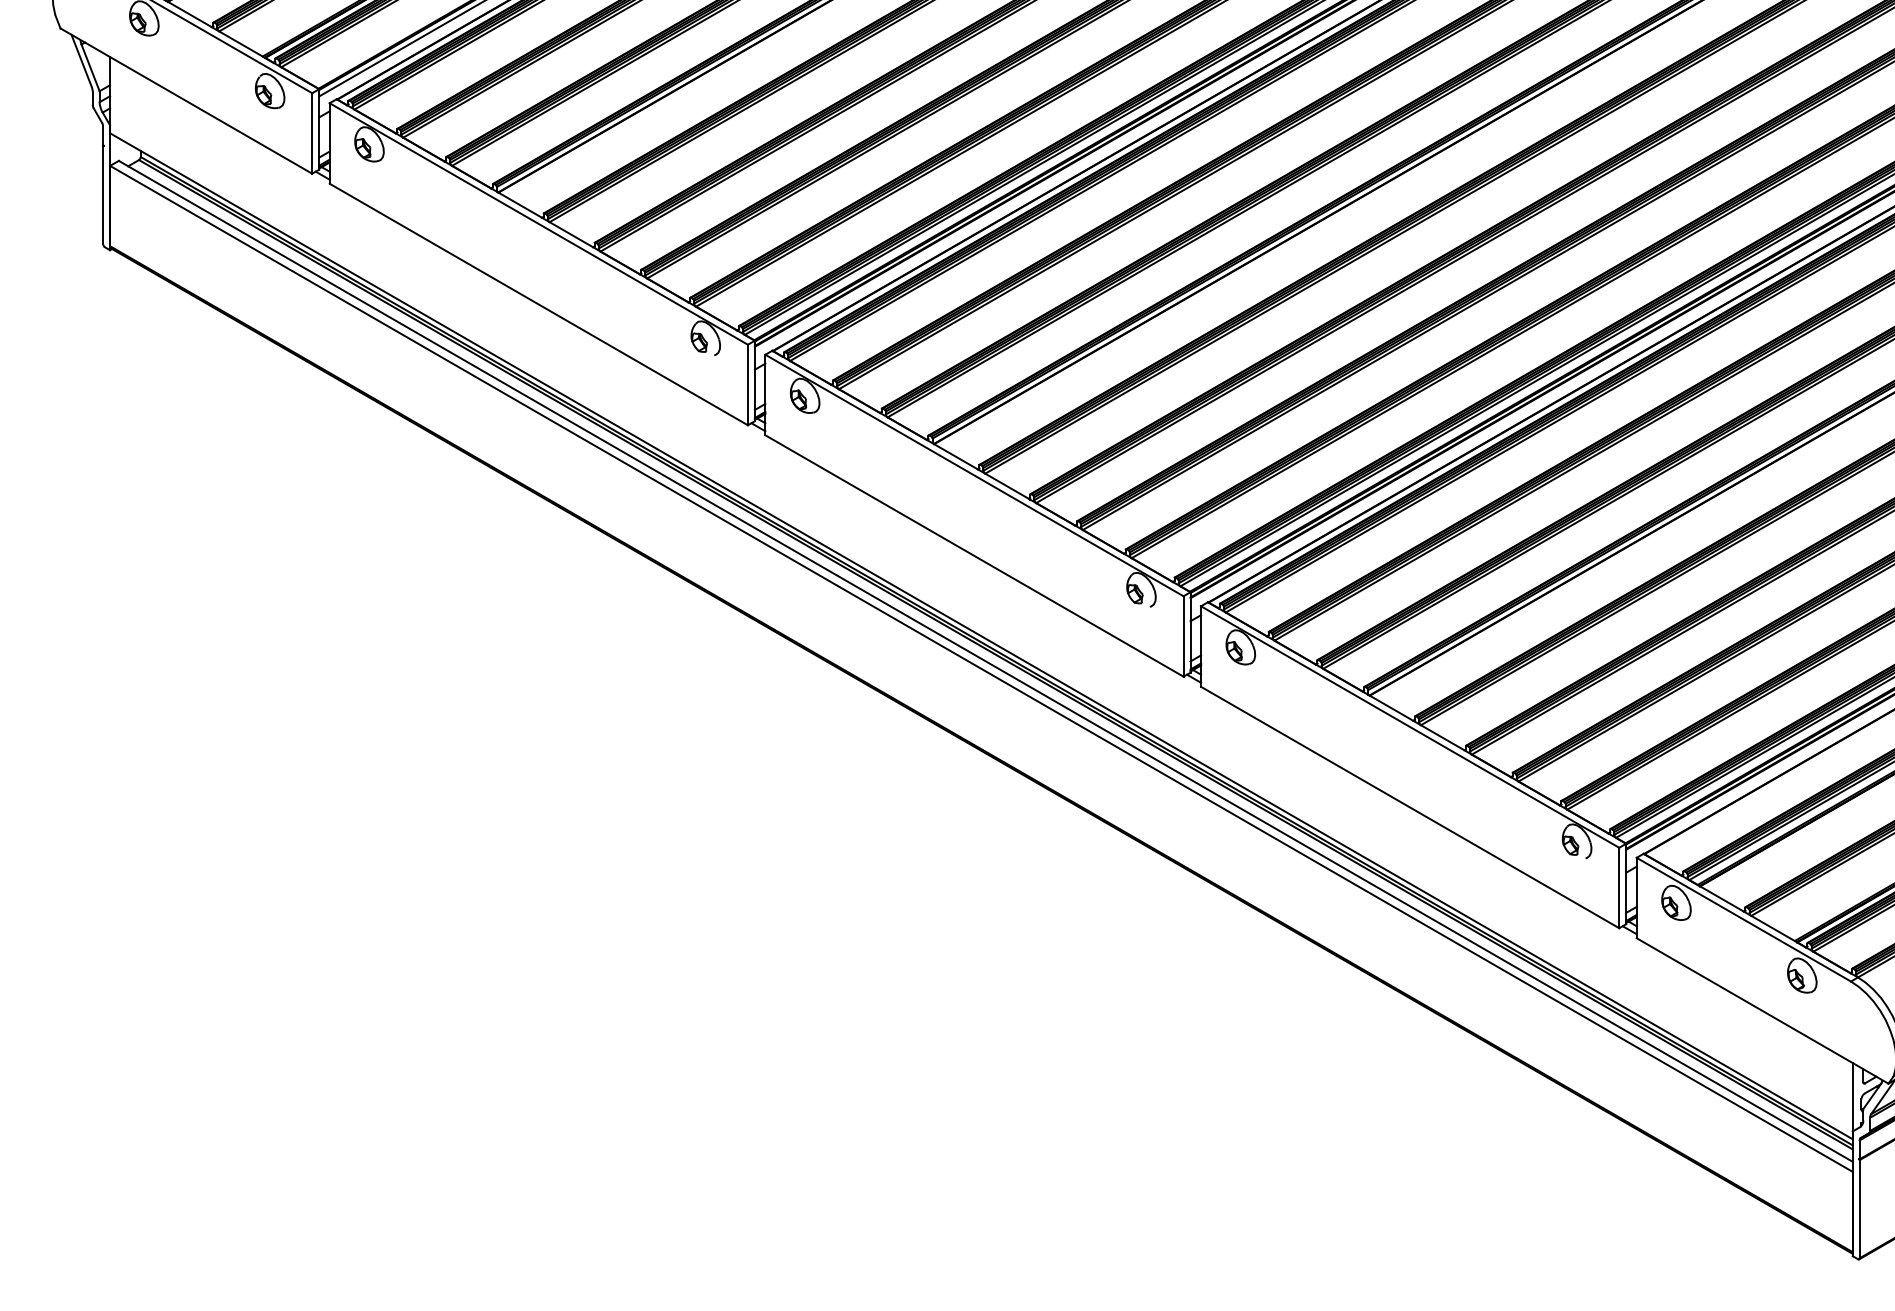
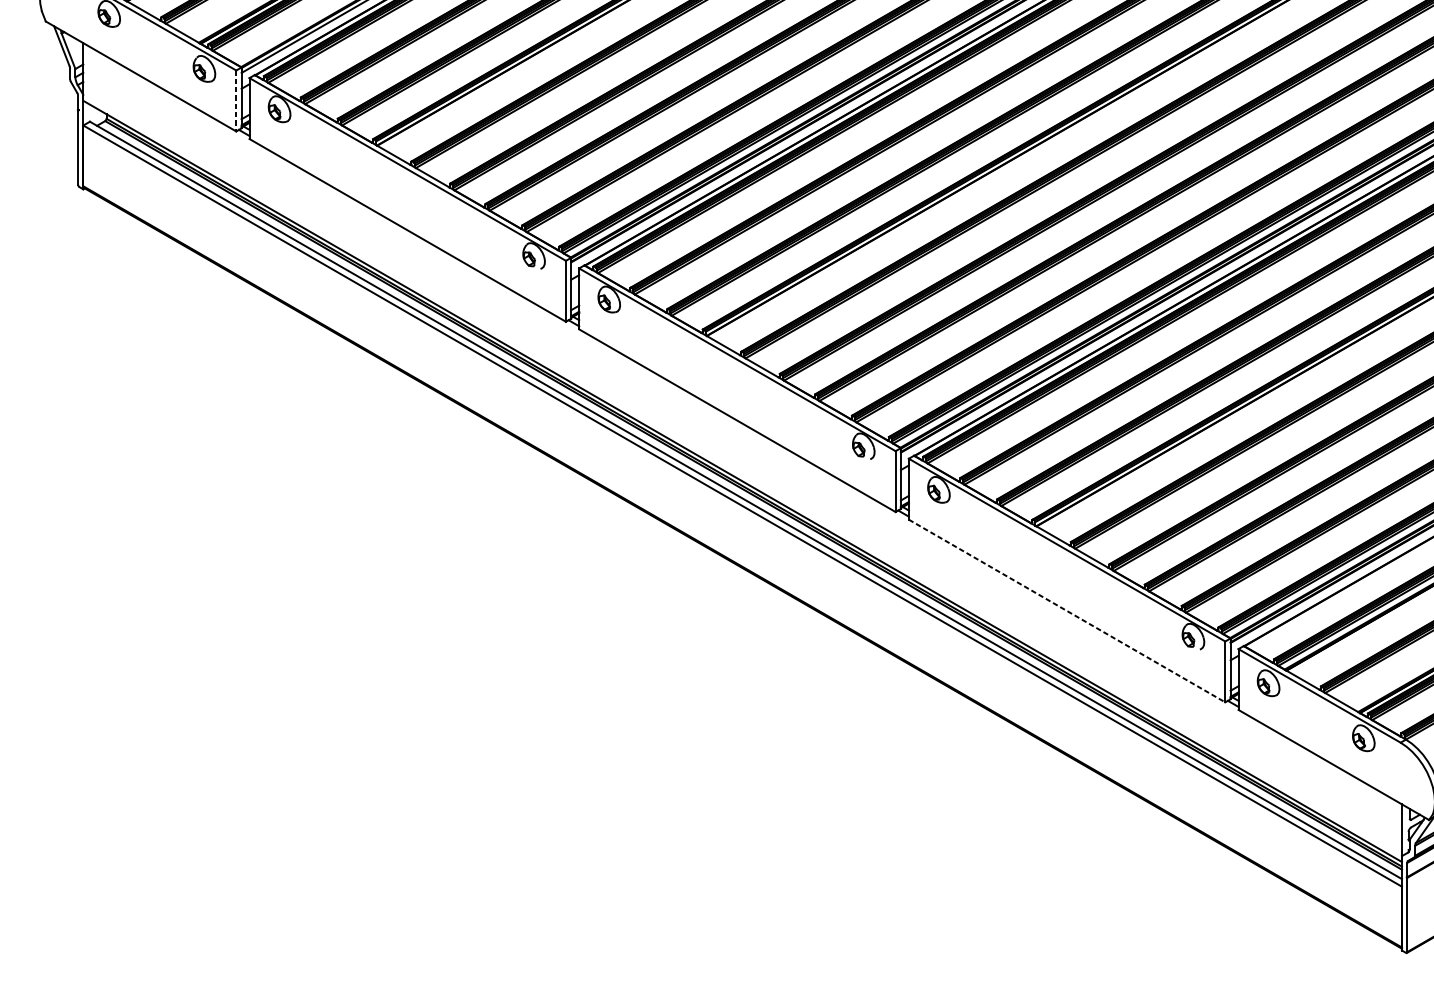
line: (312, 133) -> (236, 101), solid -> dashed
line: (1410, 807) -> (1067, 611), solid -> dashed

